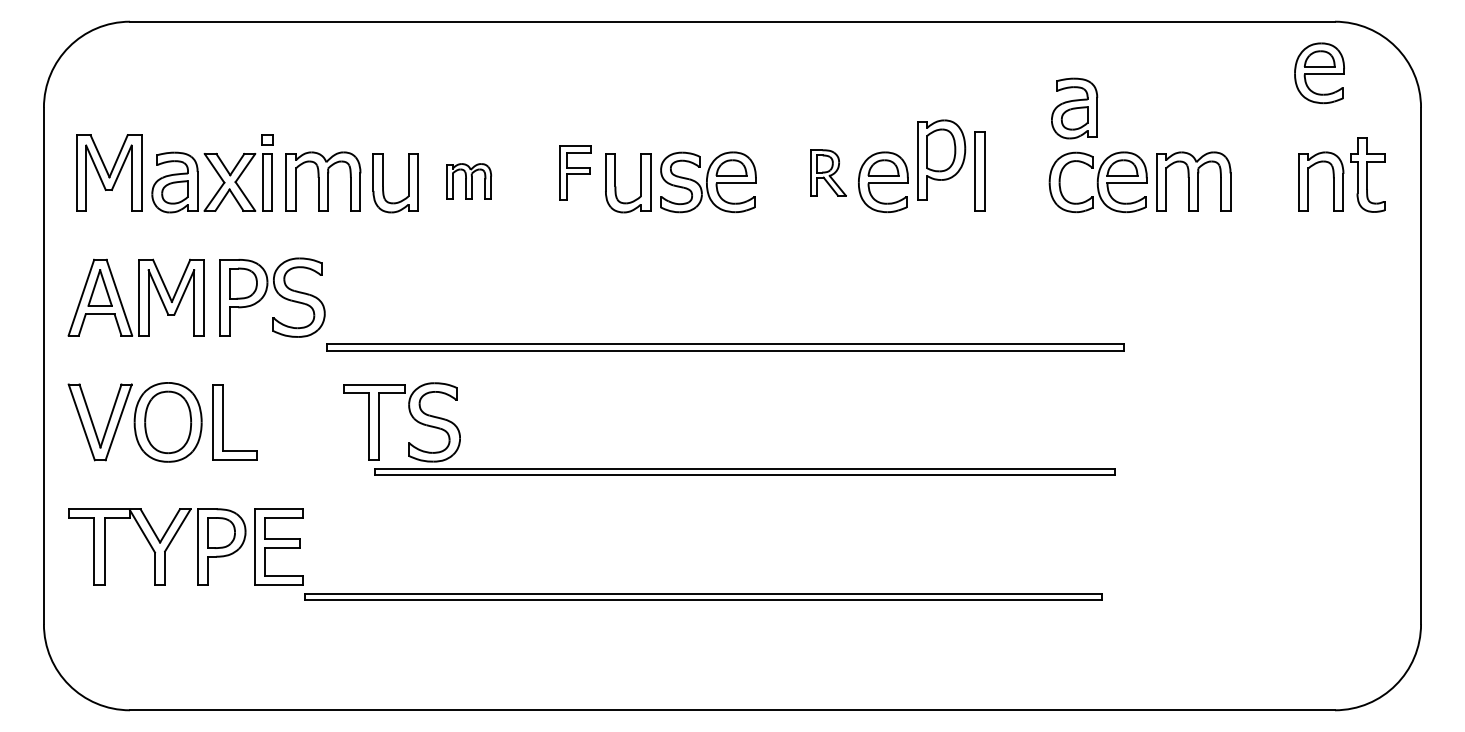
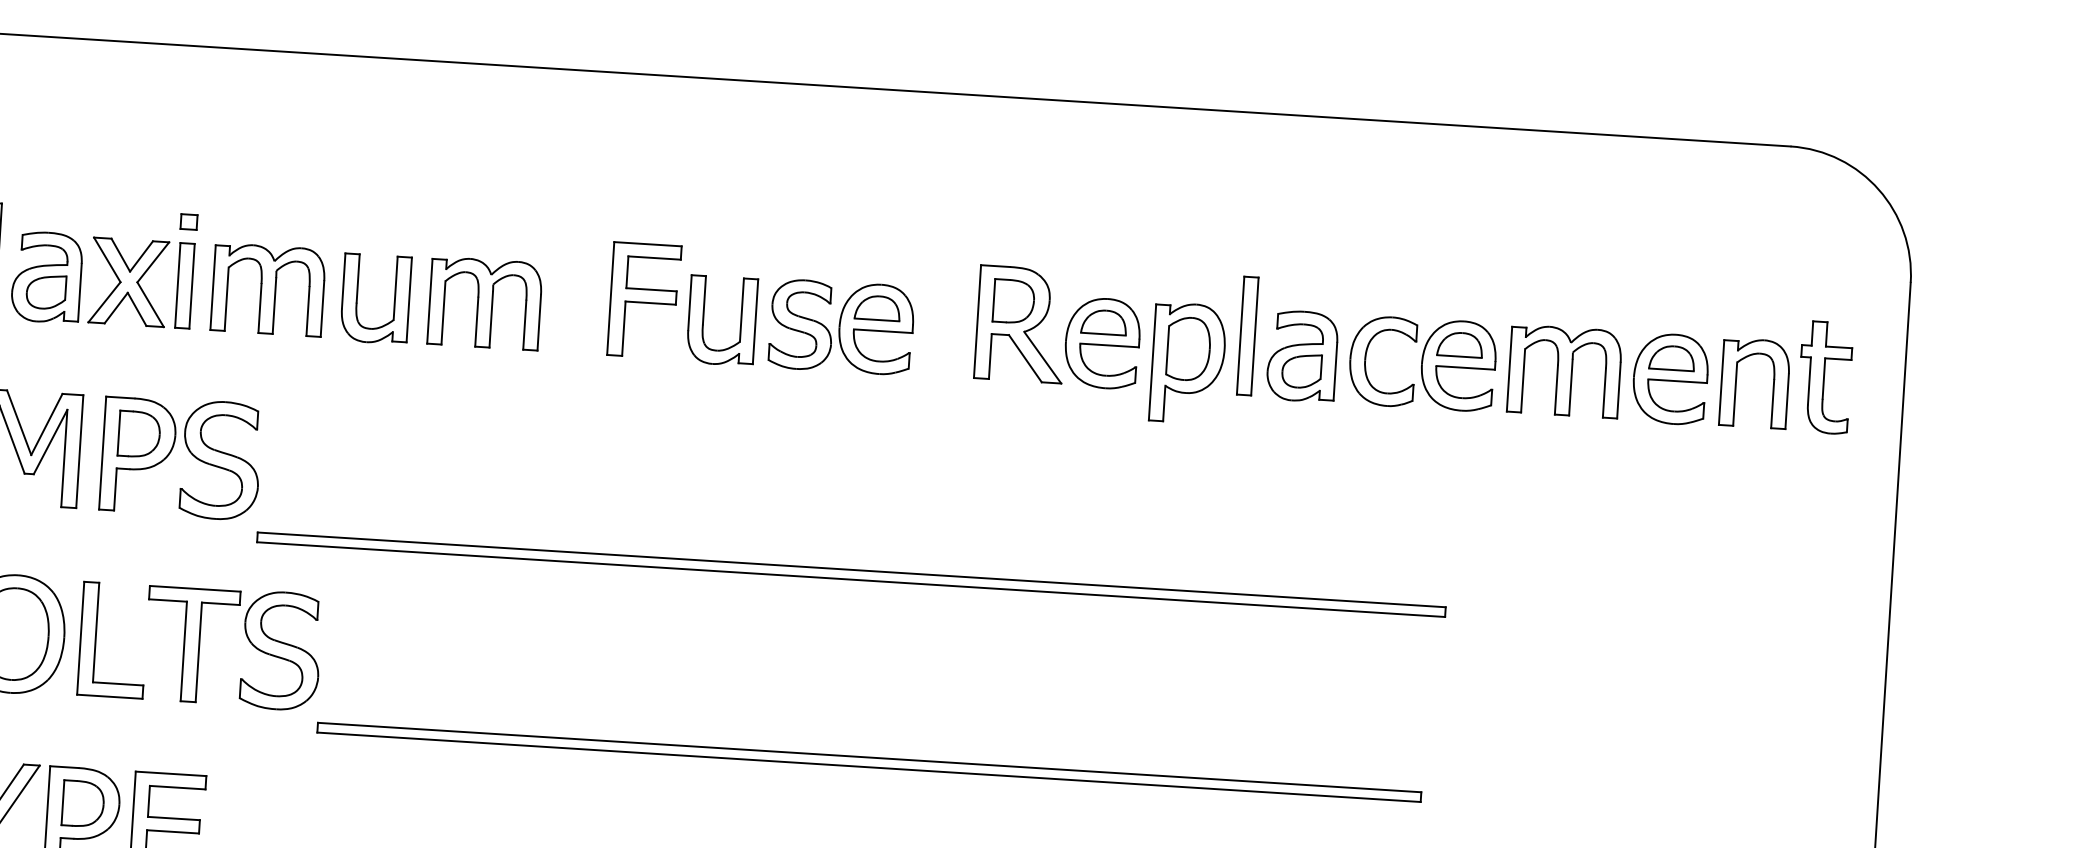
part: (1319, 73) -> (1670, 379), moved
part: (1074, 108) -> (1302, 356), moved
part: (941, 159) -> (1188, 362), moved
part: (575, 172) -> (644, 299), size x1.43
part: (828, 172) -> (1021, 323), size x1.67
part: (468, 181) -> (484, 303), size x1.67
part: (410, 415) -> (246, 638), moved

